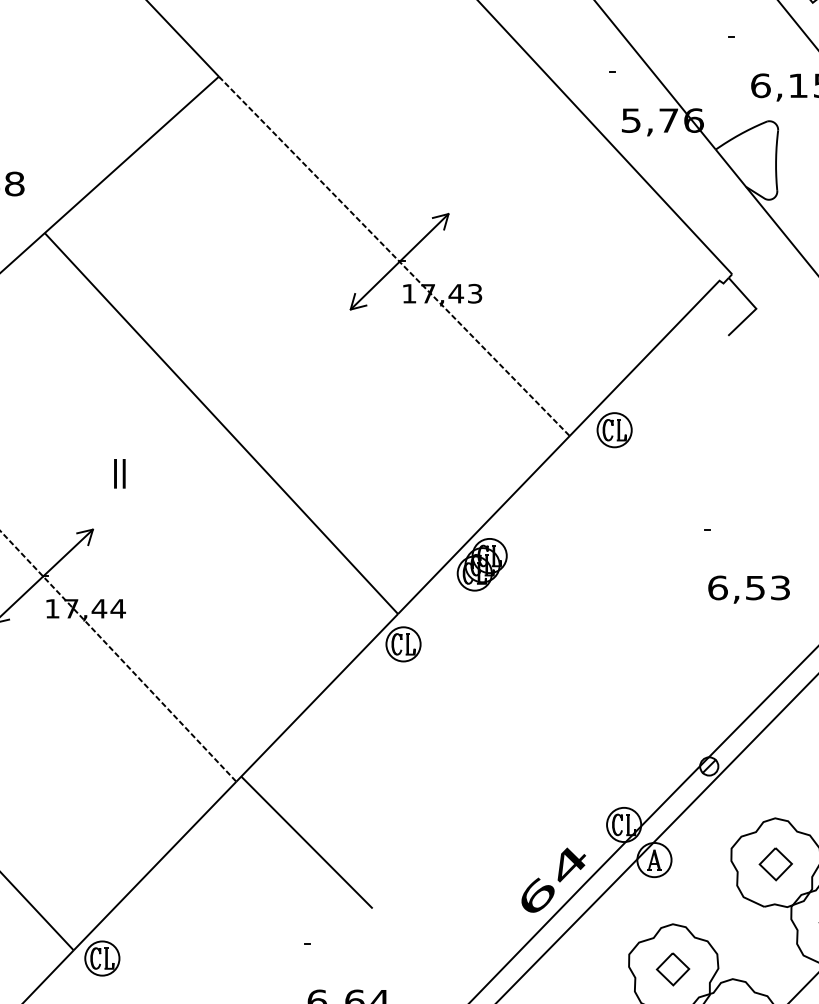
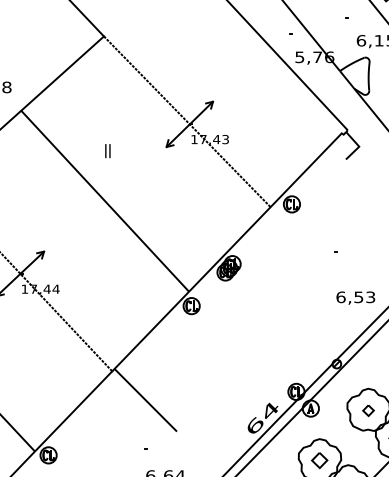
text: (119, 474) -> (107, 151), moved
text: (748, 588) -> (355, 297), moved
part: (775, 864) -> (368, 410), size x0.7

